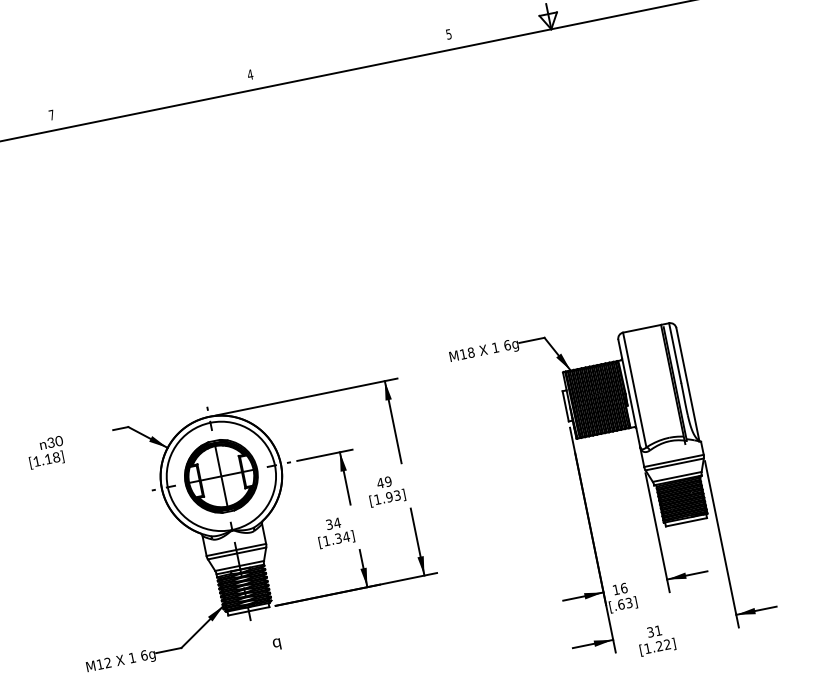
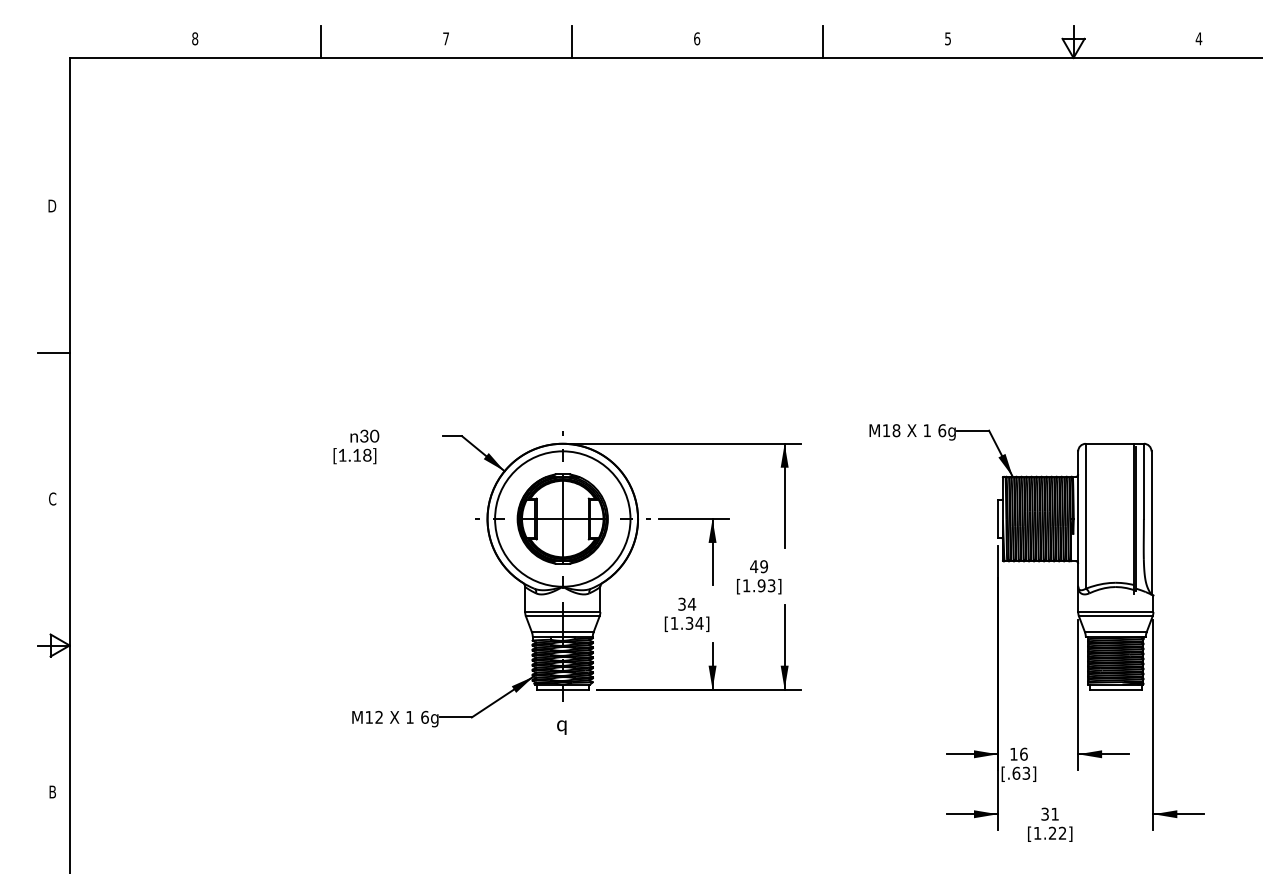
line: (350, 56) -> (822, 41), added
text: (249, 74) -> (696, 38), 4 -> 6
line: (151, 97) -> (571, 41), added
text: (276, 644) -> (561, 727), moved

